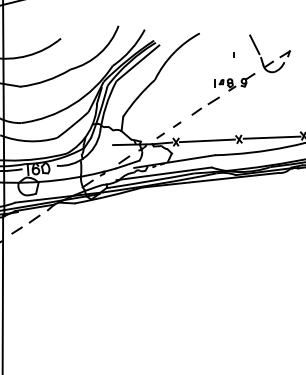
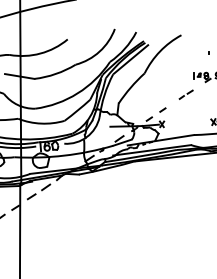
part: (205, 105) -> (186, 94), size x0.6
line: (206, 140) -> (186, 122), removed

